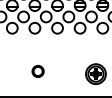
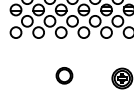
circle: (38, 71) -> (64, 75), size x1.4

